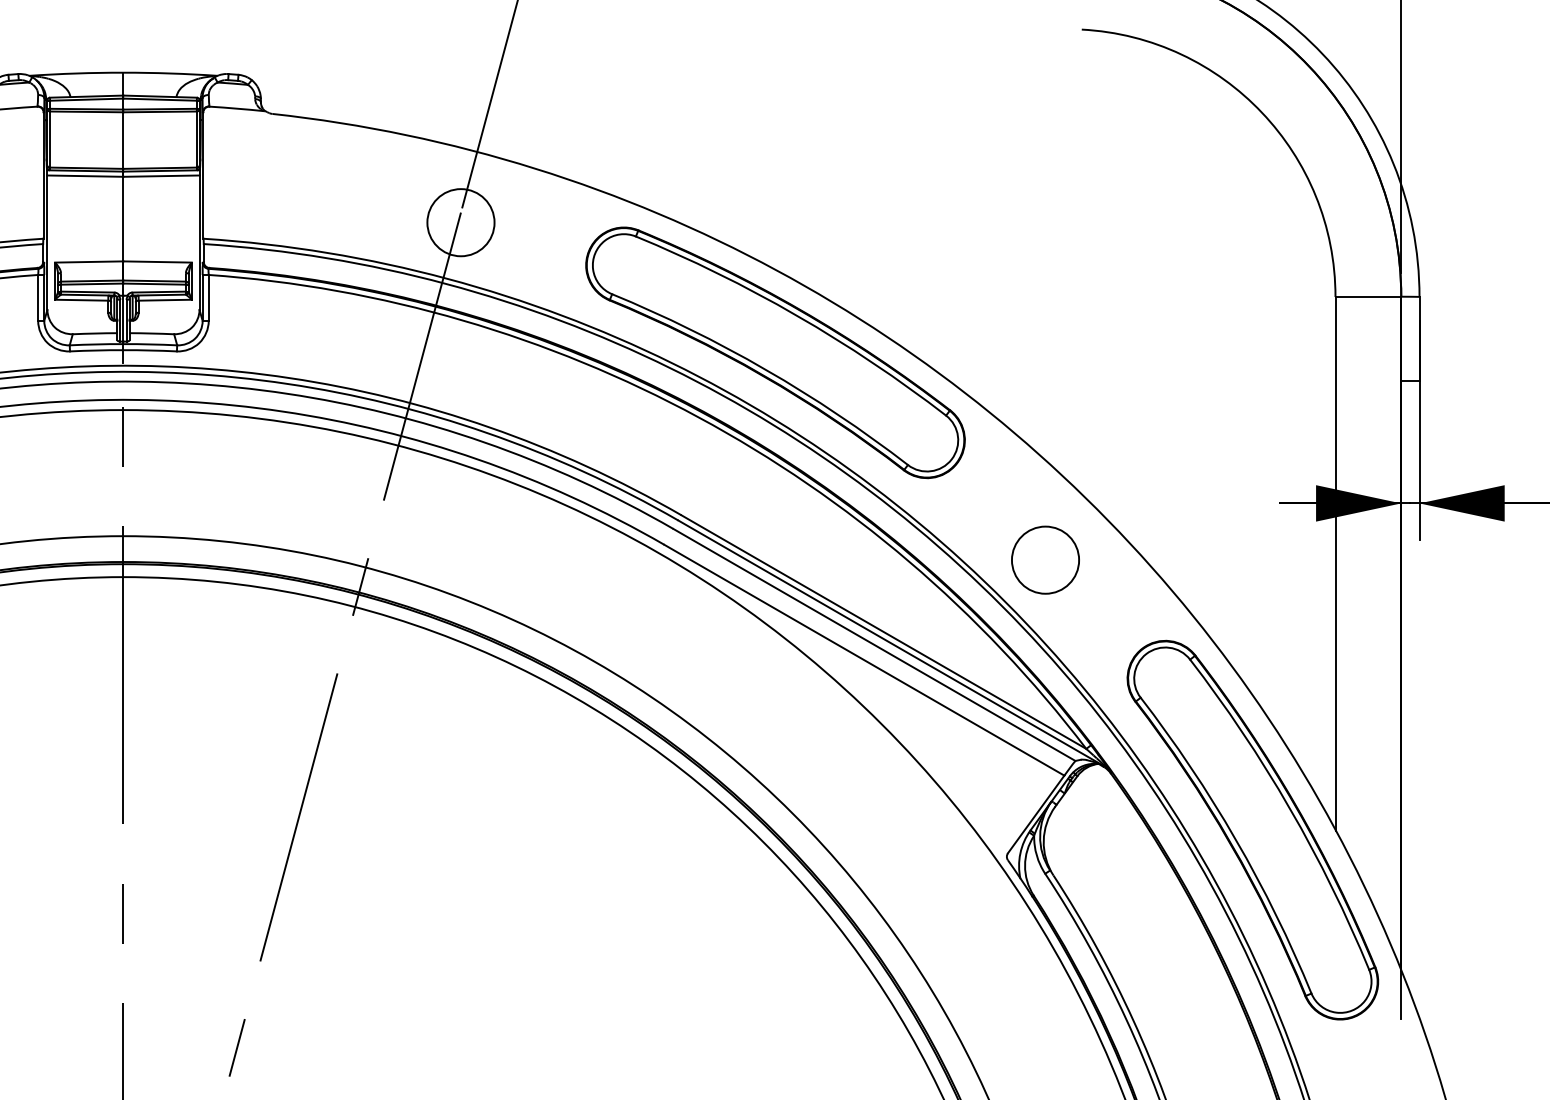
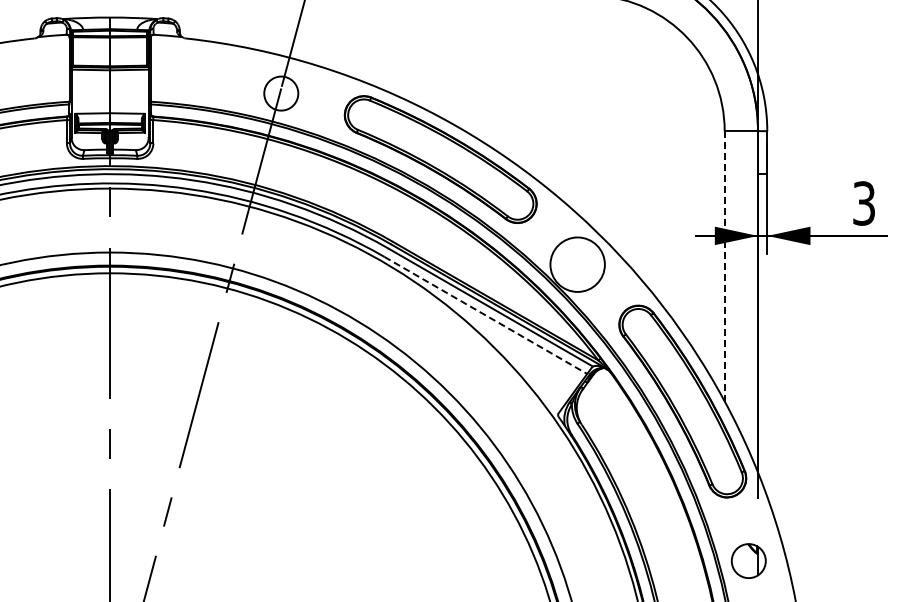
circle: (1045, 559) -> (577, 264), size x1.6
line: (1335, 563) -> (724, 266), solid -> dashed
line: (865, 660) -> (486, 315), solid -> dashed

